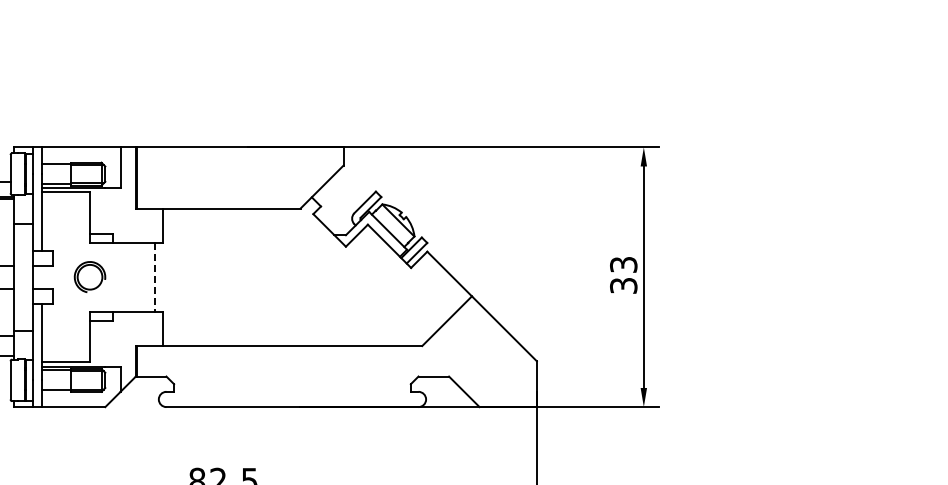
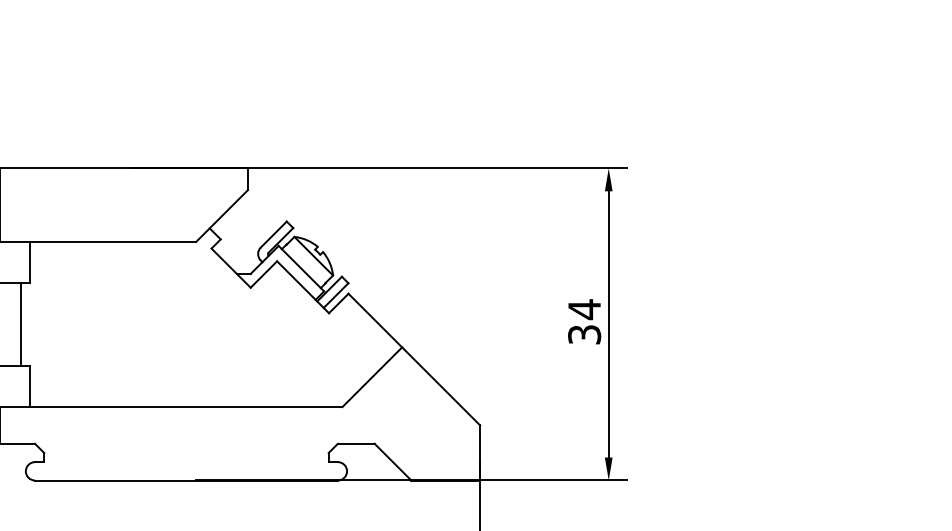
text: (623, 264) -> (584, 309), 33 -> 34
line: (154, 277) -> (20, 324), dashed -> solid

